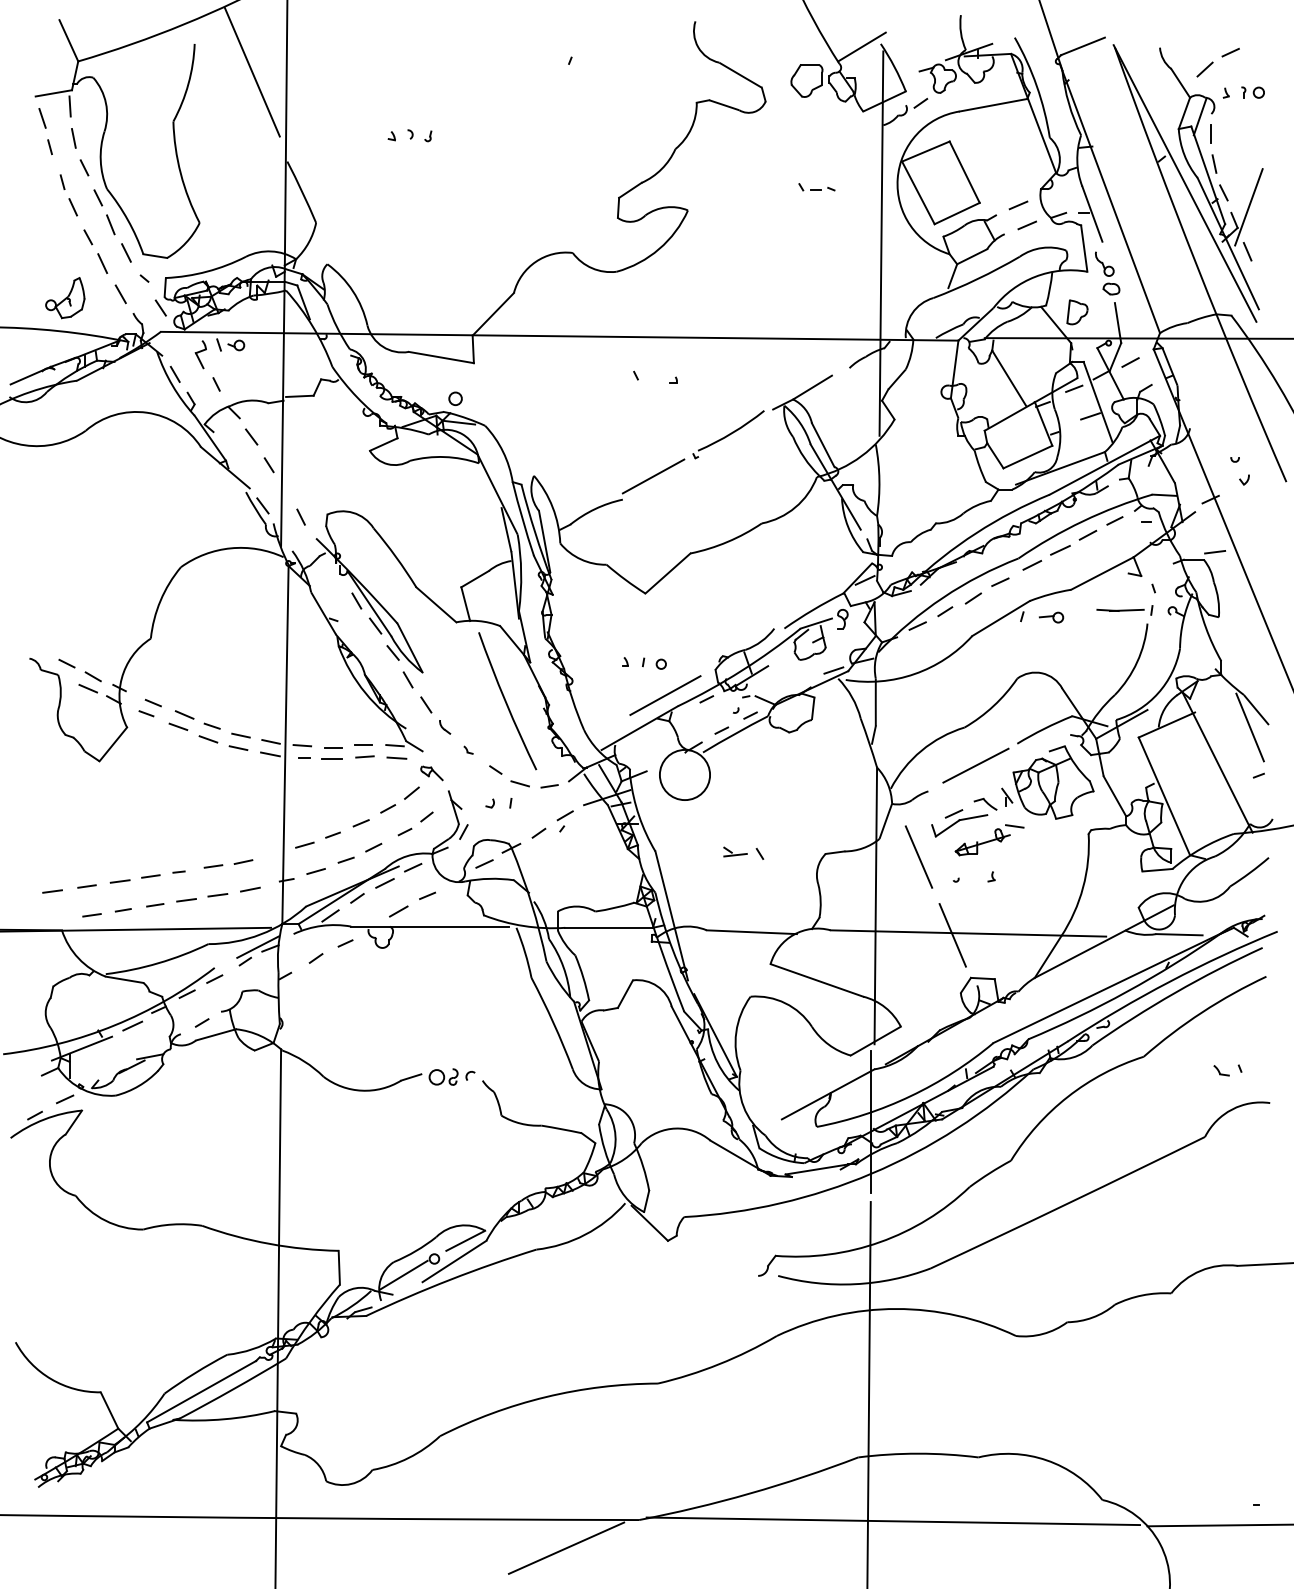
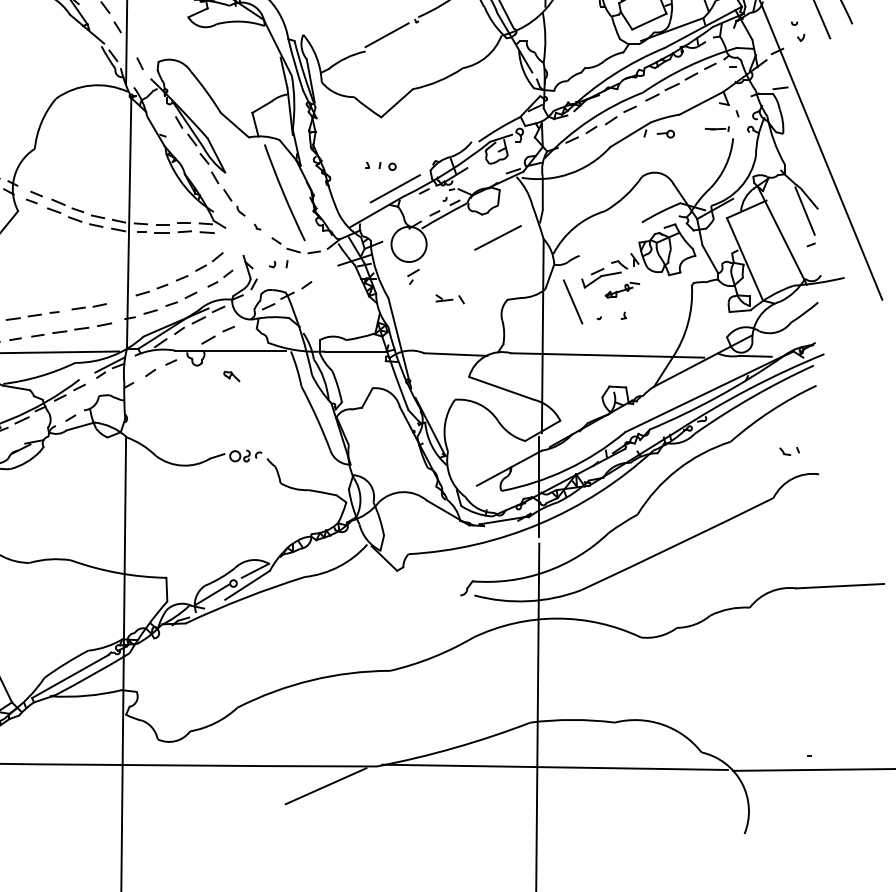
part: (1124, 610) -> (717, 129), size x0.6
line: (975, 765) -> (497, 237), moved
part: (431, 773) -> (231, 376), moved
part: (564, 821) -> (412, 277), moved
part: (989, 840) -> (622, 290), size x0.7
line: (952, 935) -> (596, 356), removed

